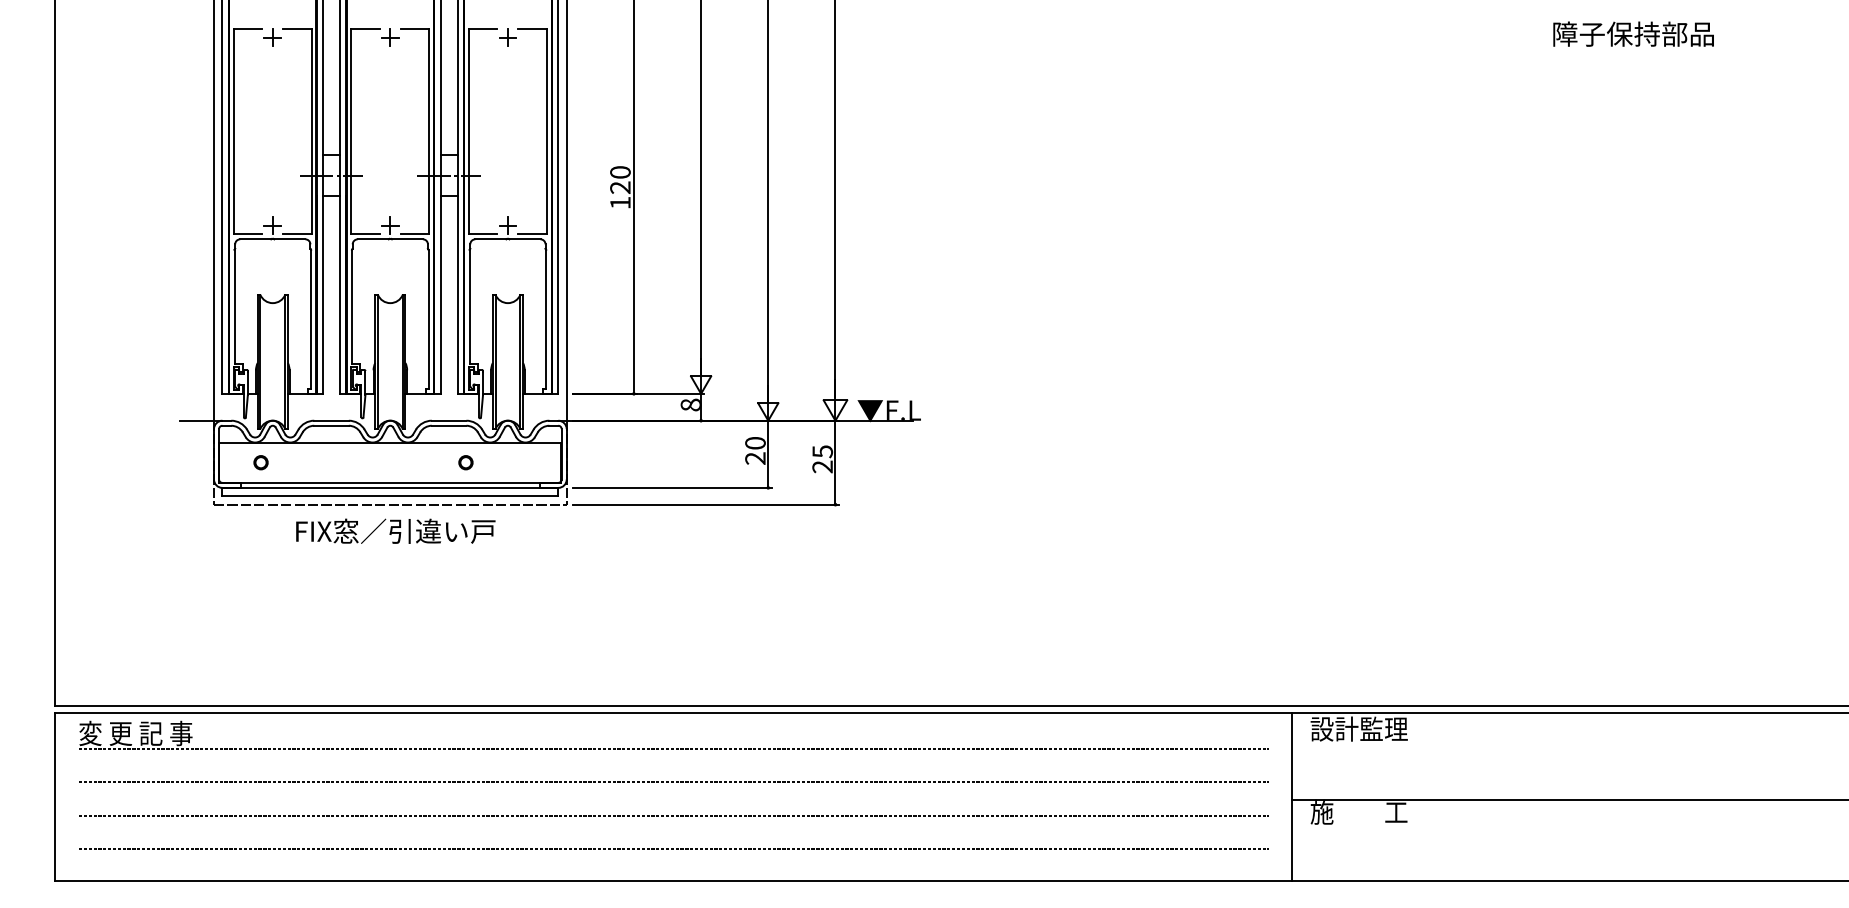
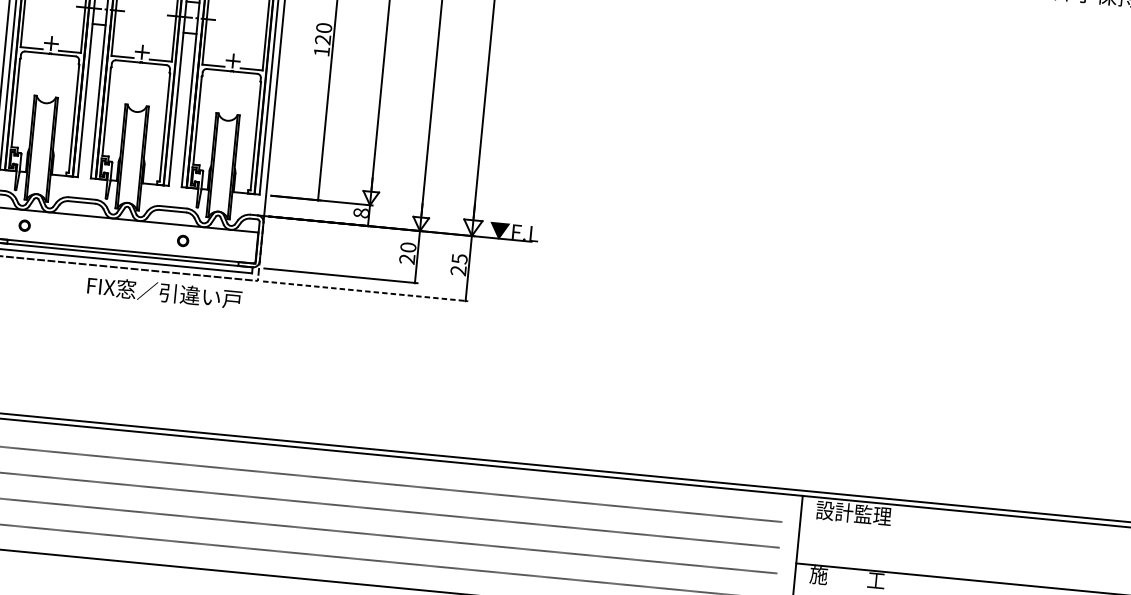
line: (706, 504) -> (365, 291), solid -> dashed
text: (395, 530) -> (164, 292), moved

